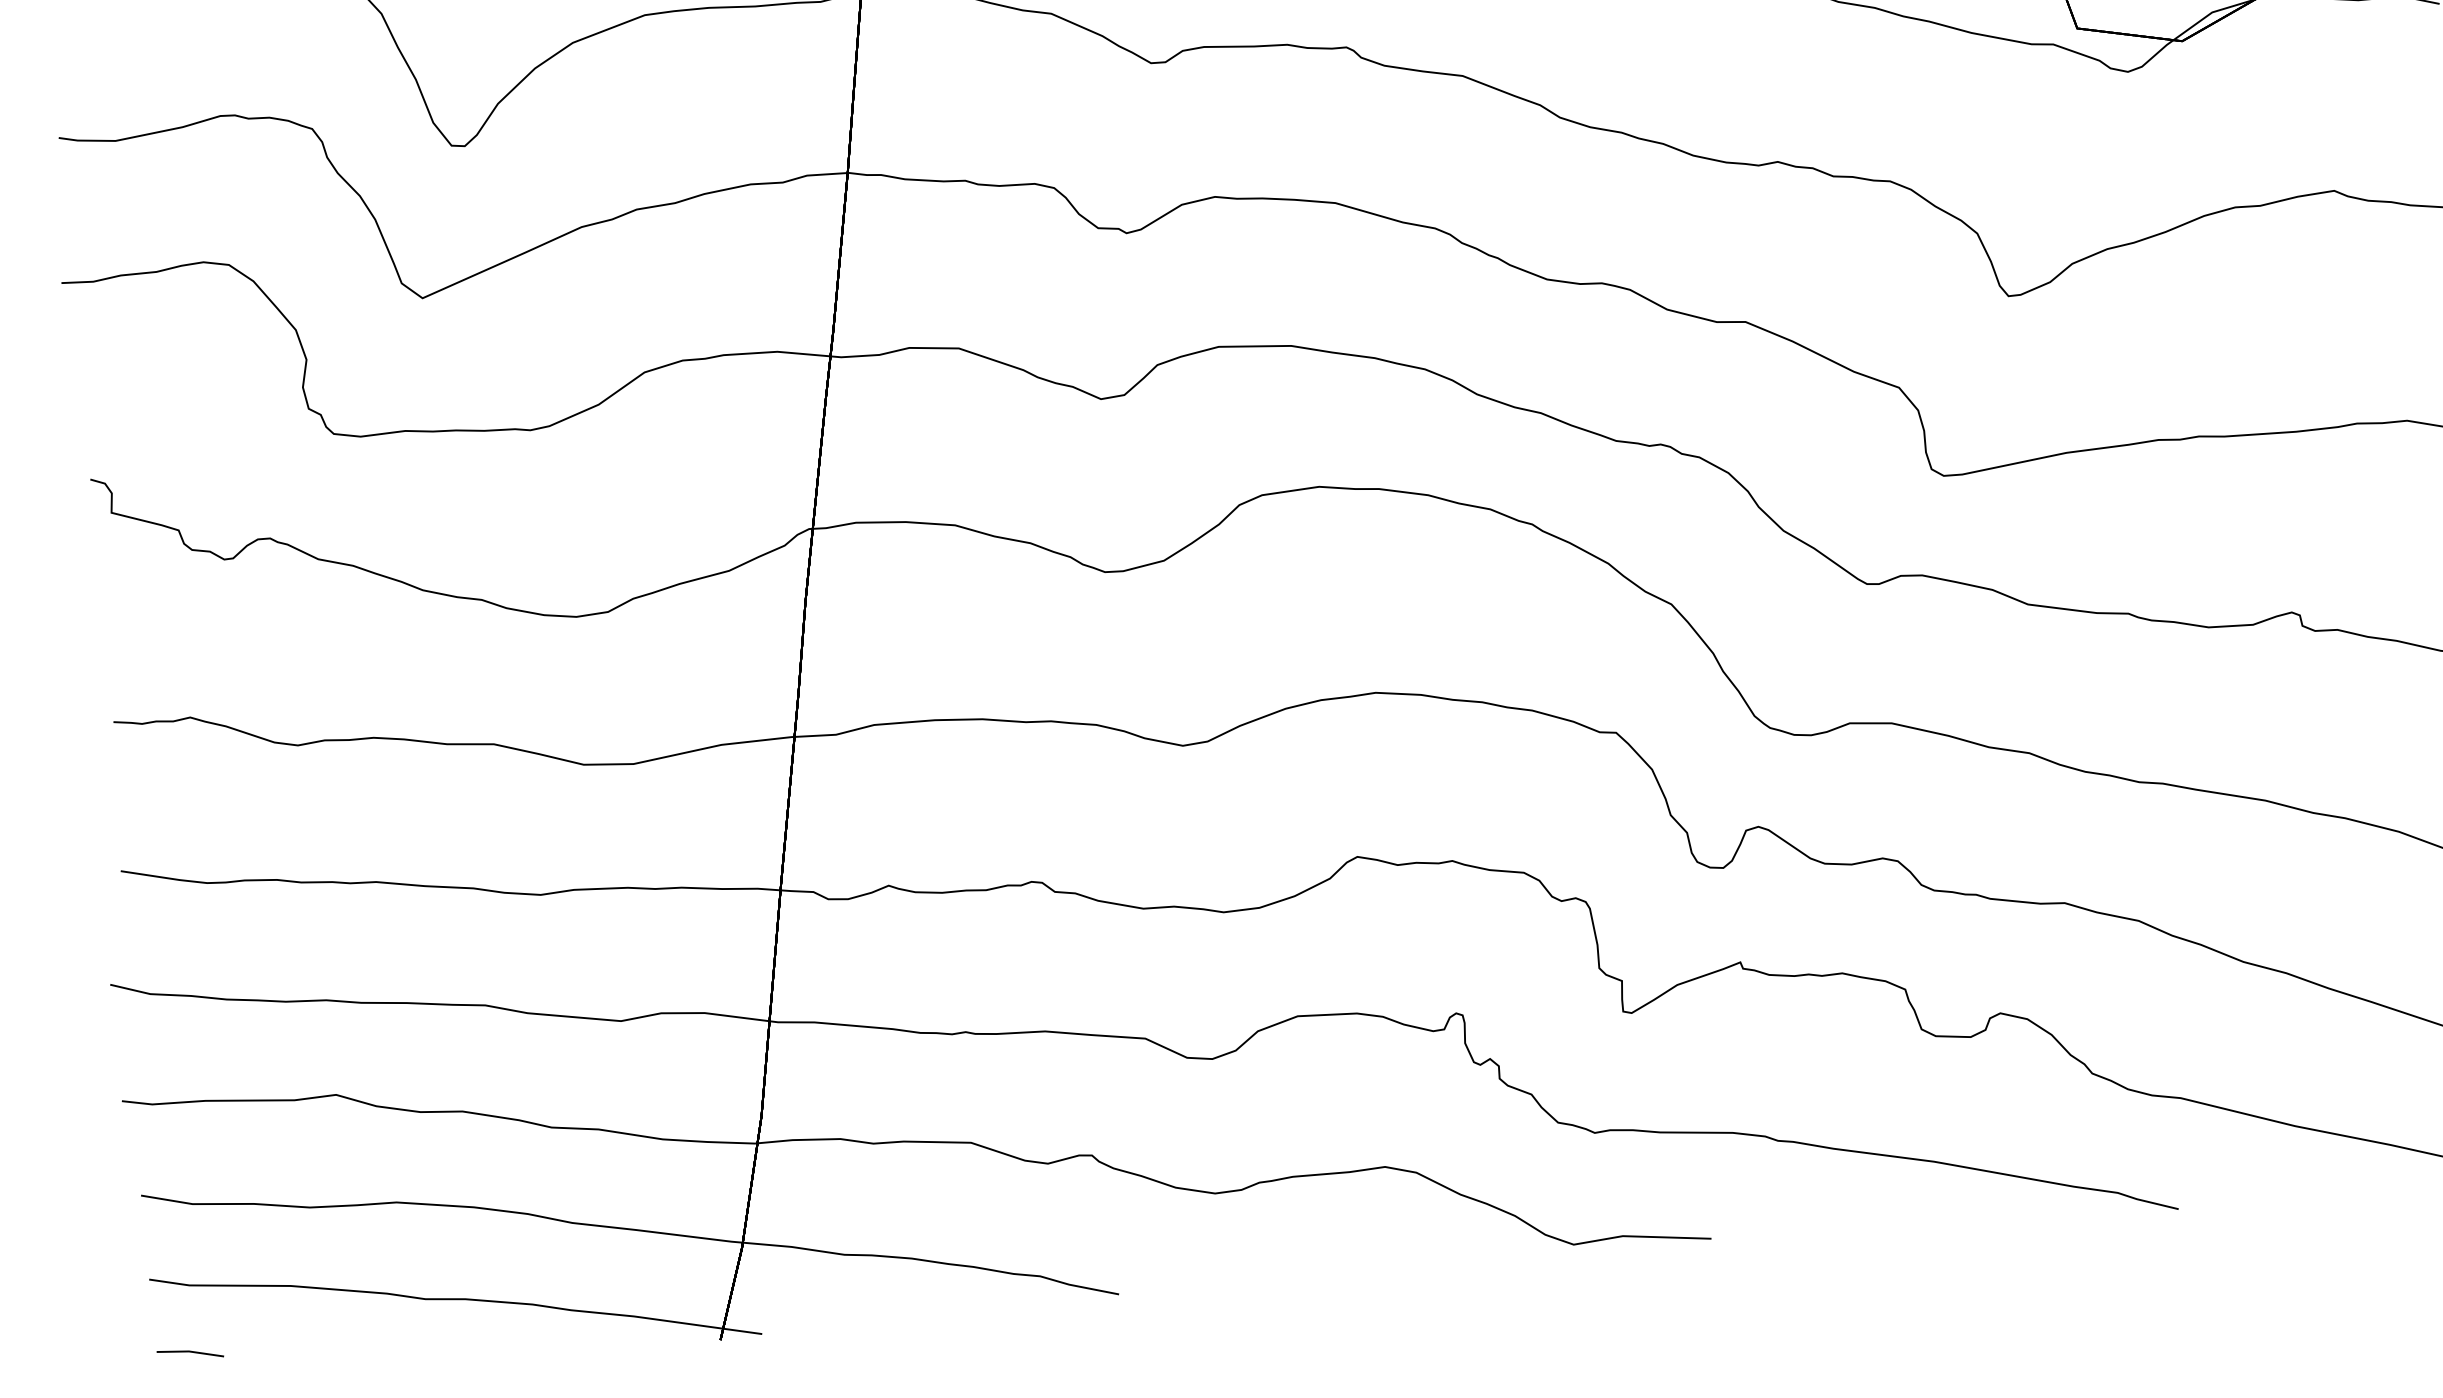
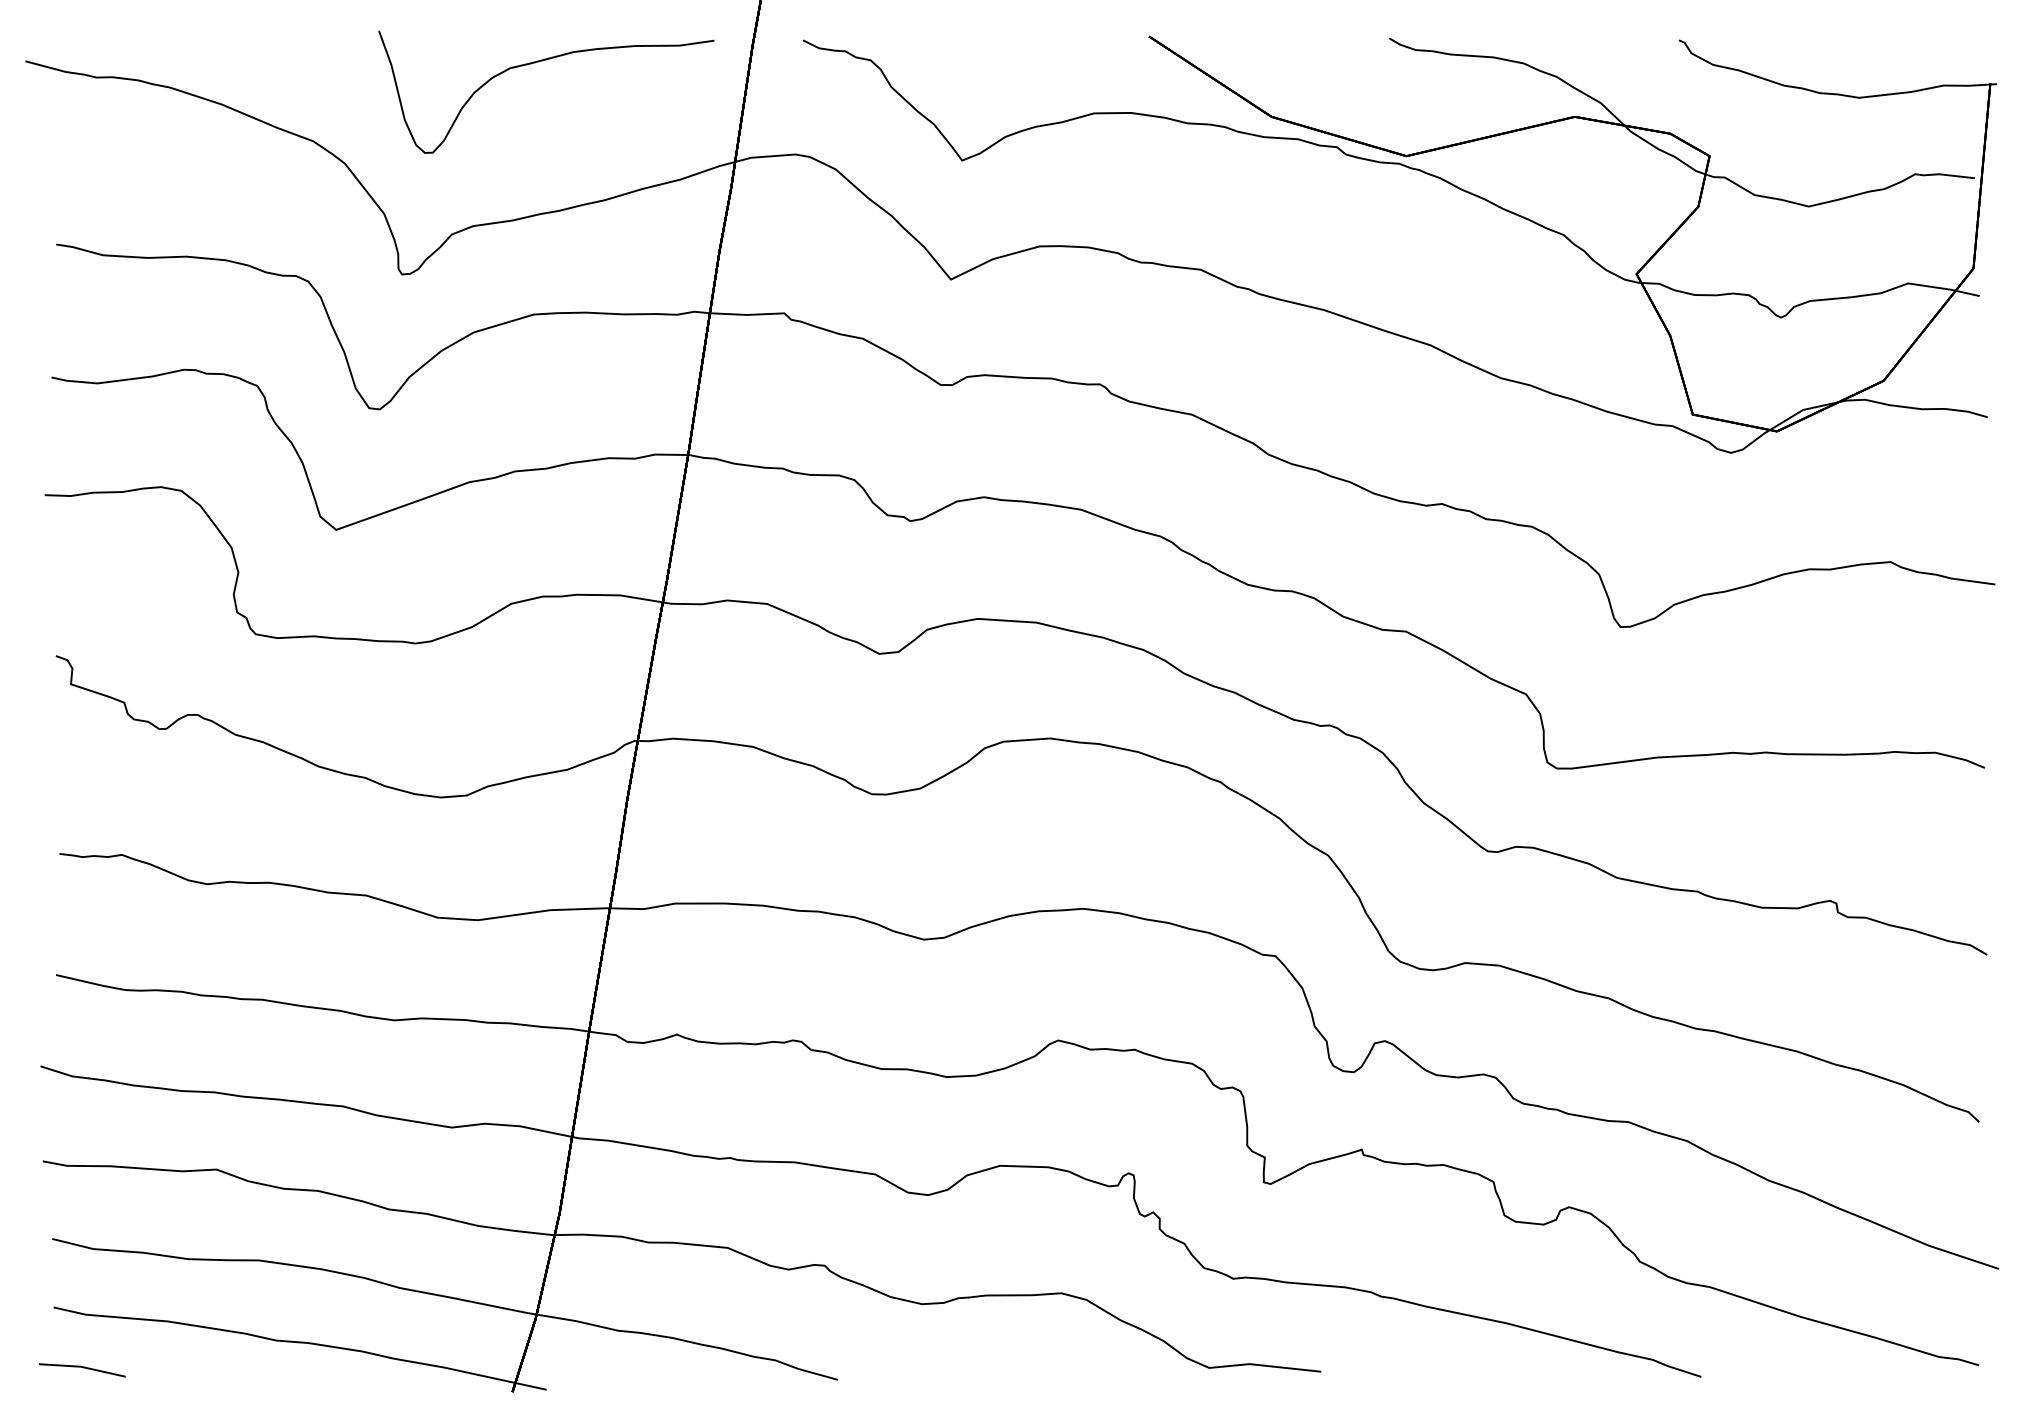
part: (190, 1354) -> (82, 1370), size x1.6

